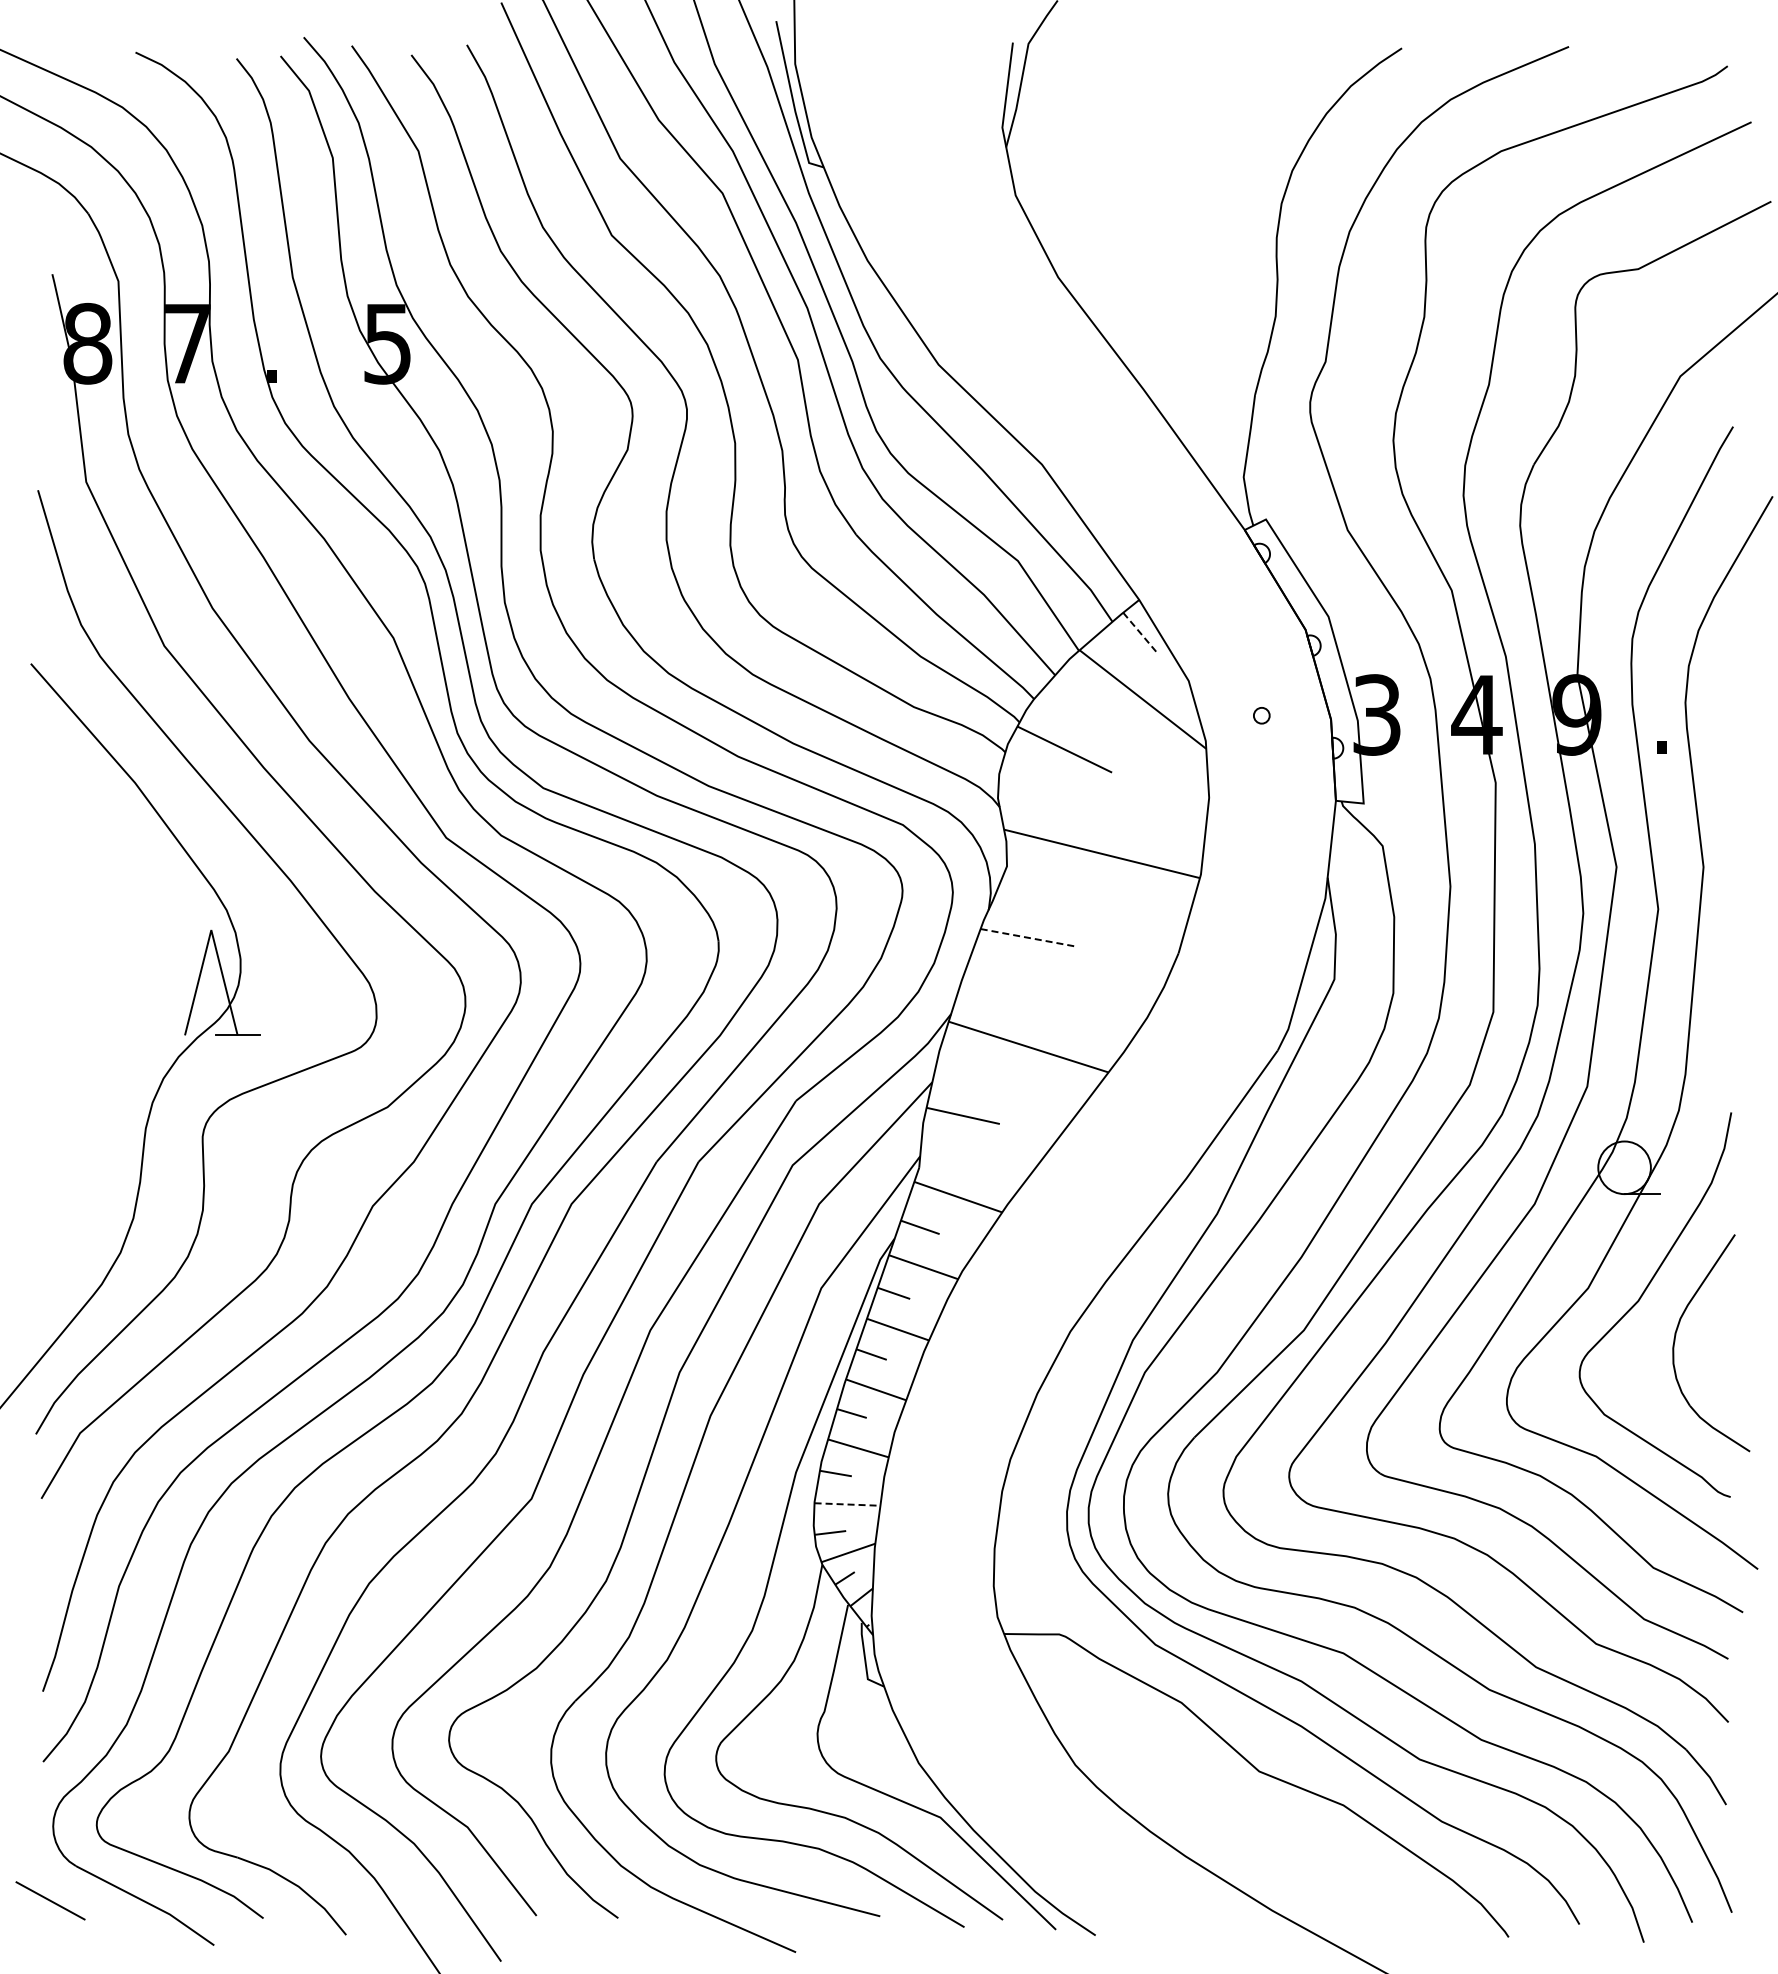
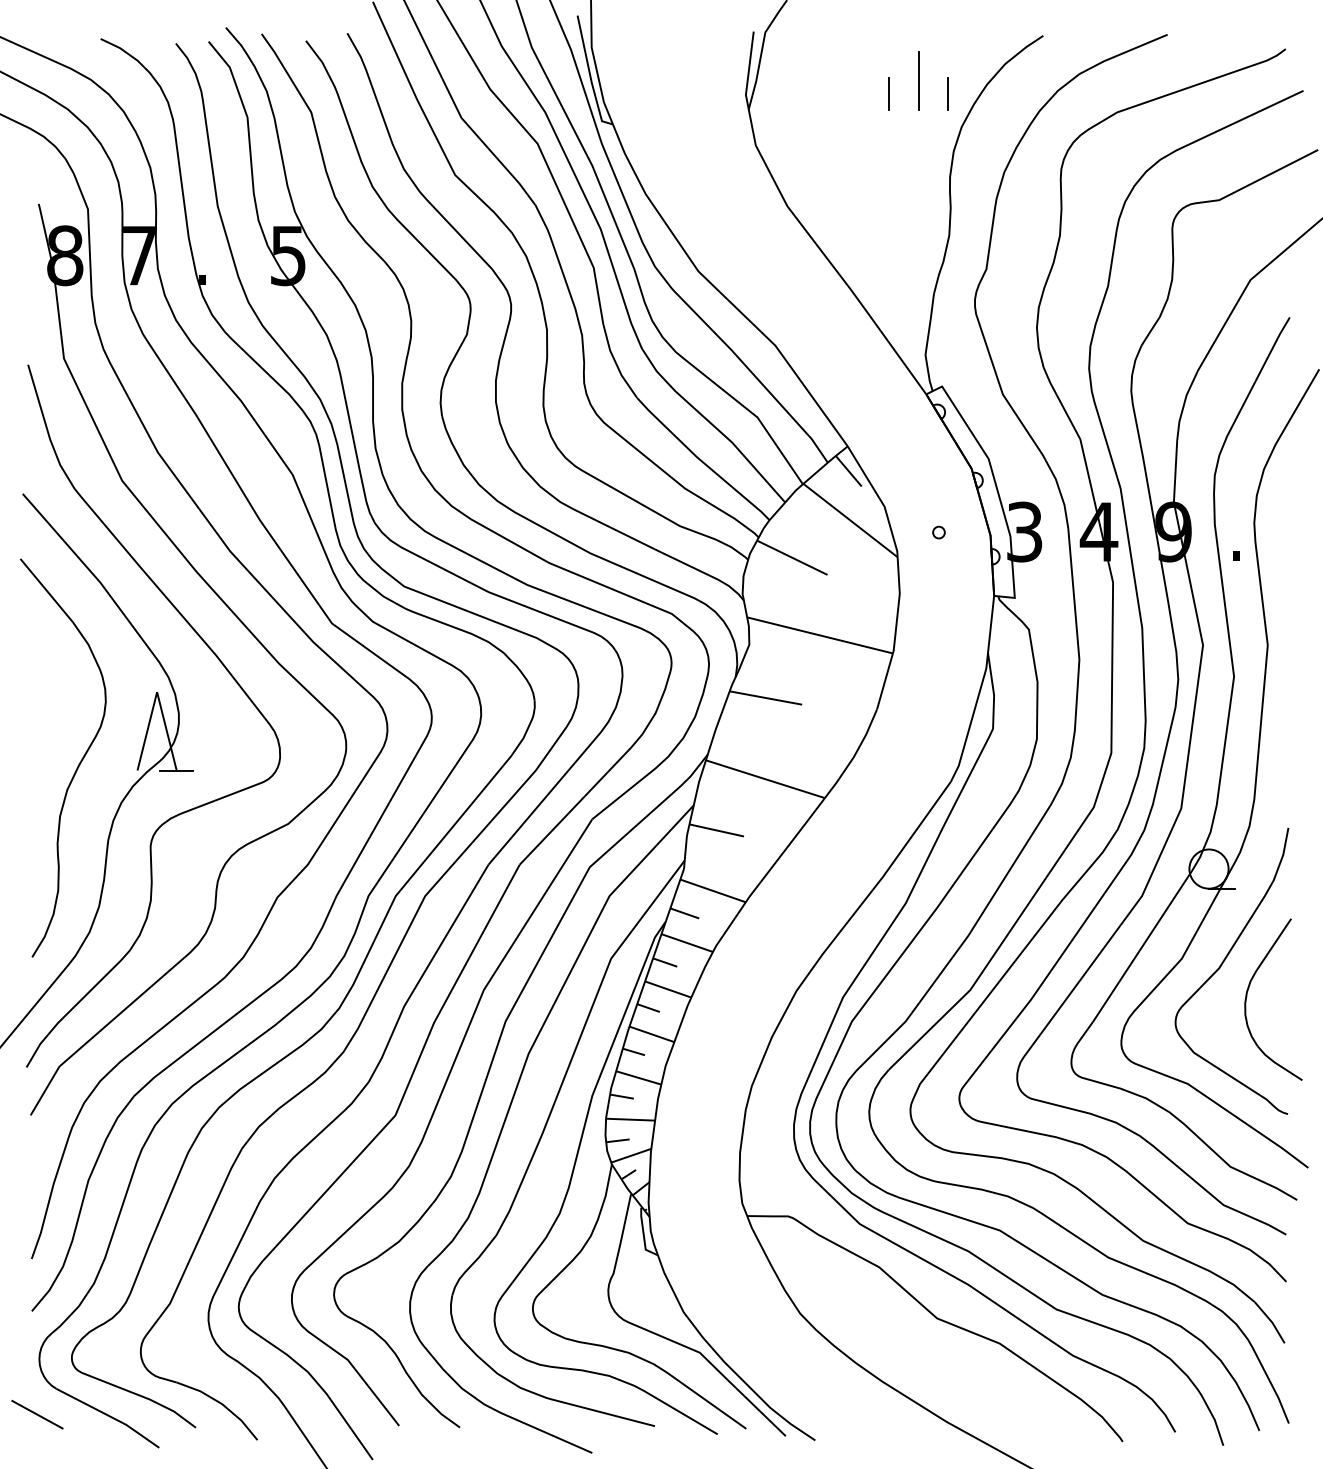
line: (1234, 108) -> (918, 80), added
line: (1195, 126) -> (889, 94), added
line: (1274, 126) -> (948, 94), added
line: (1140, 633) -> (848, 471), dashed -> solid
line: (1029, 938) -> (766, 698), dashed -> solid
curve: (105, 1027) -> (78, 764), added
line: (847, 1504) -> (630, 1119), dashed -> solid

